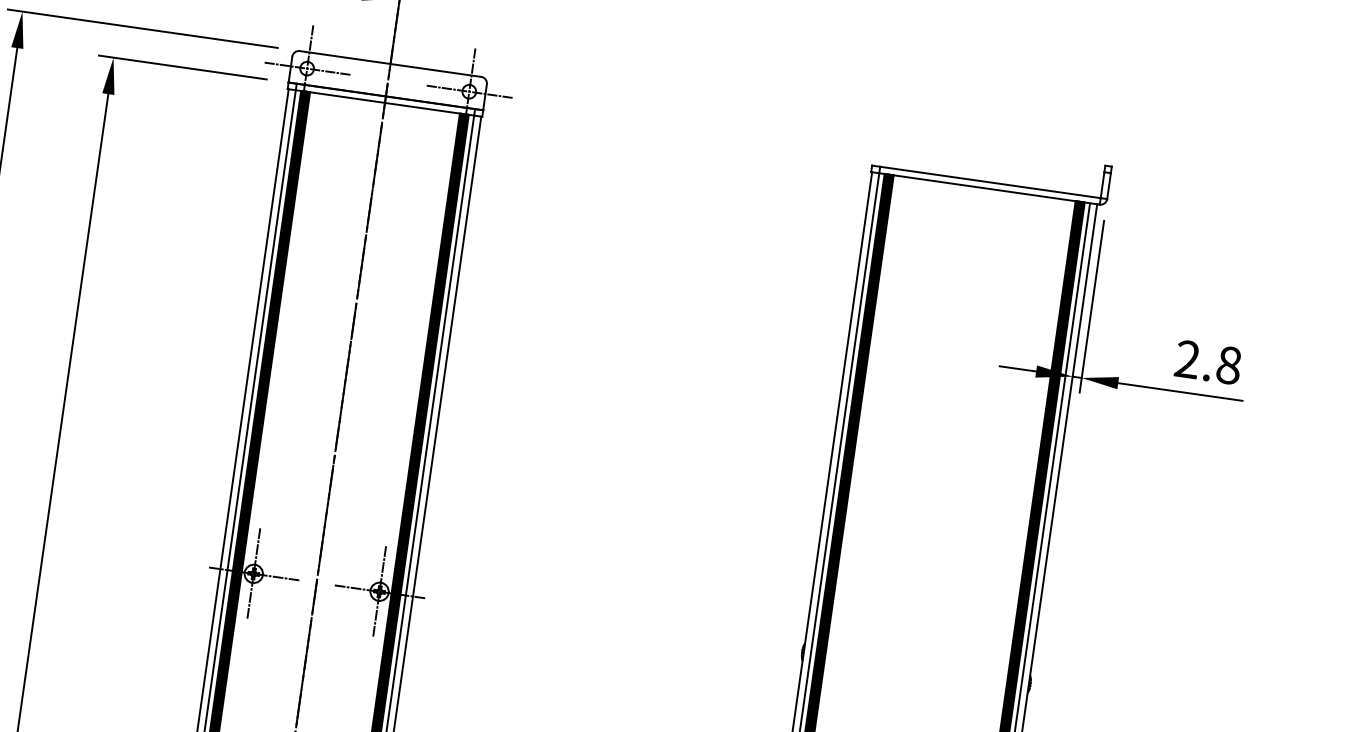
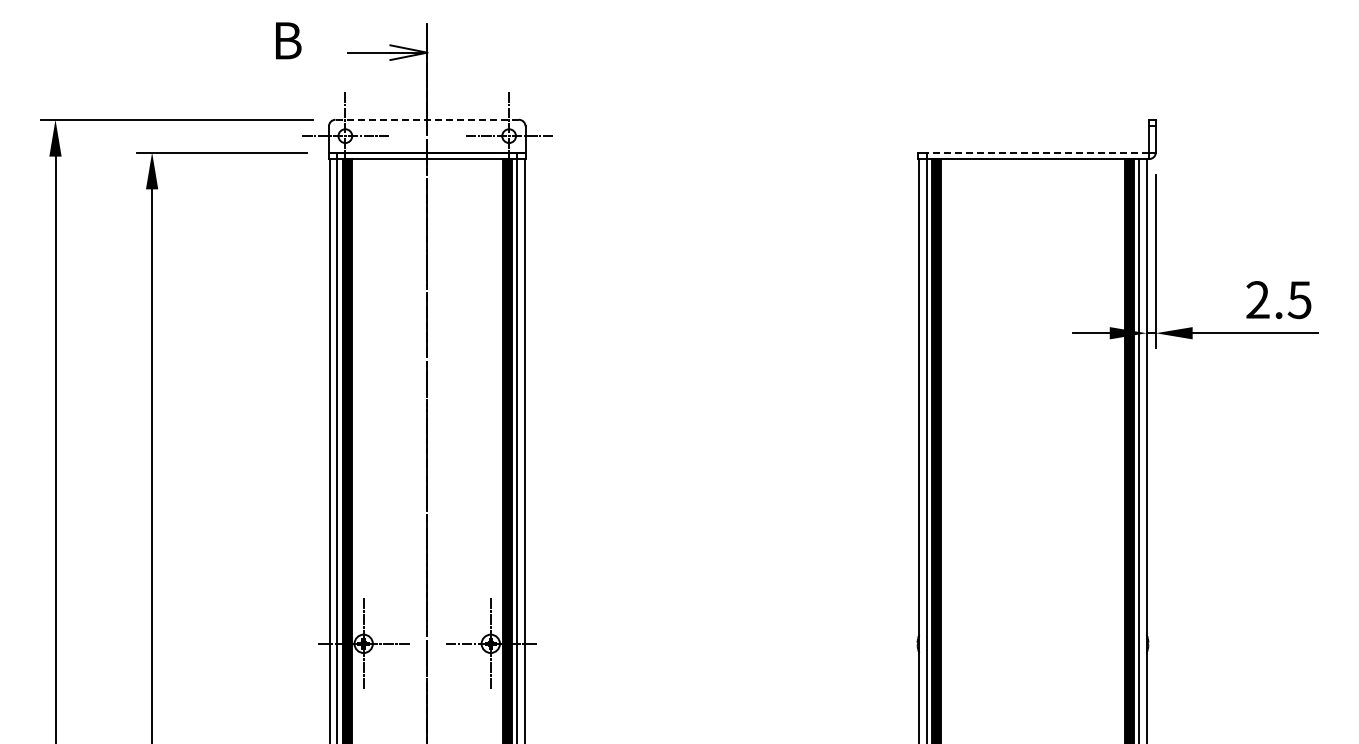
line: (390, 63) -> (427, 119), solid -> dashed
line: (990, 182) -> (1037, 152), solid -> dashed
text: (1228, 365) -> (1299, 300), 2.8 -> 2.5

